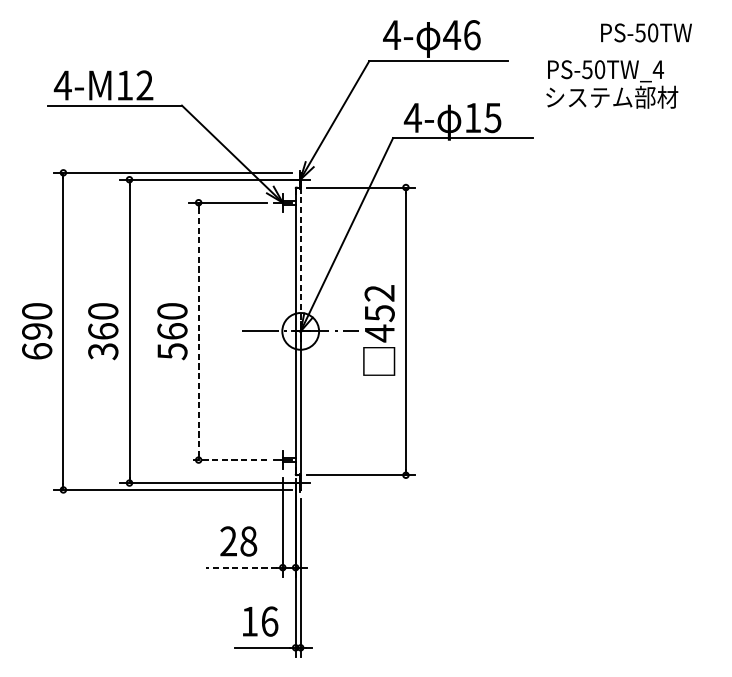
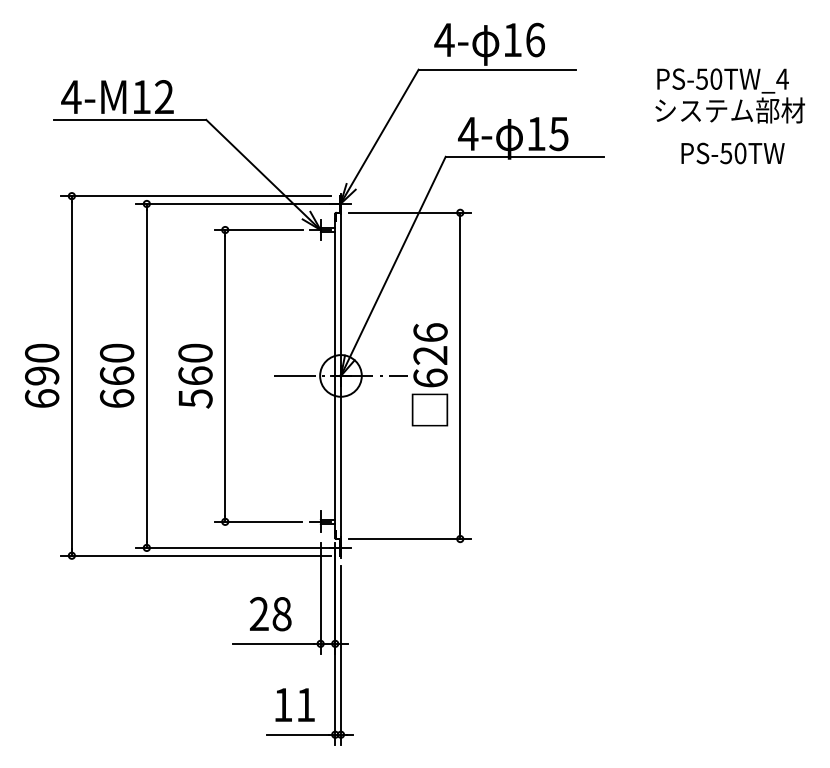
text: (646, 32) -> (732, 153), moved
text: (451, 34) -> (512, 39), 46 -> 16
text: (611, 84) -> (729, 95), moved
line: (300, 259) -> (340, 294), dashed -> solid
text: (379, 313) -> (430, 355), 452 -> 626
line: (198, 331) -> (225, 375), dashed -> solid
text: (102, 351) -> (116, 398), 360 -> 660
line: (227, 459) -> (258, 521), dashed -> solid
line: (241, 567) -> (273, 643), dashed -> solid
text: (270, 621) -> (306, 704), 16 -> 11

